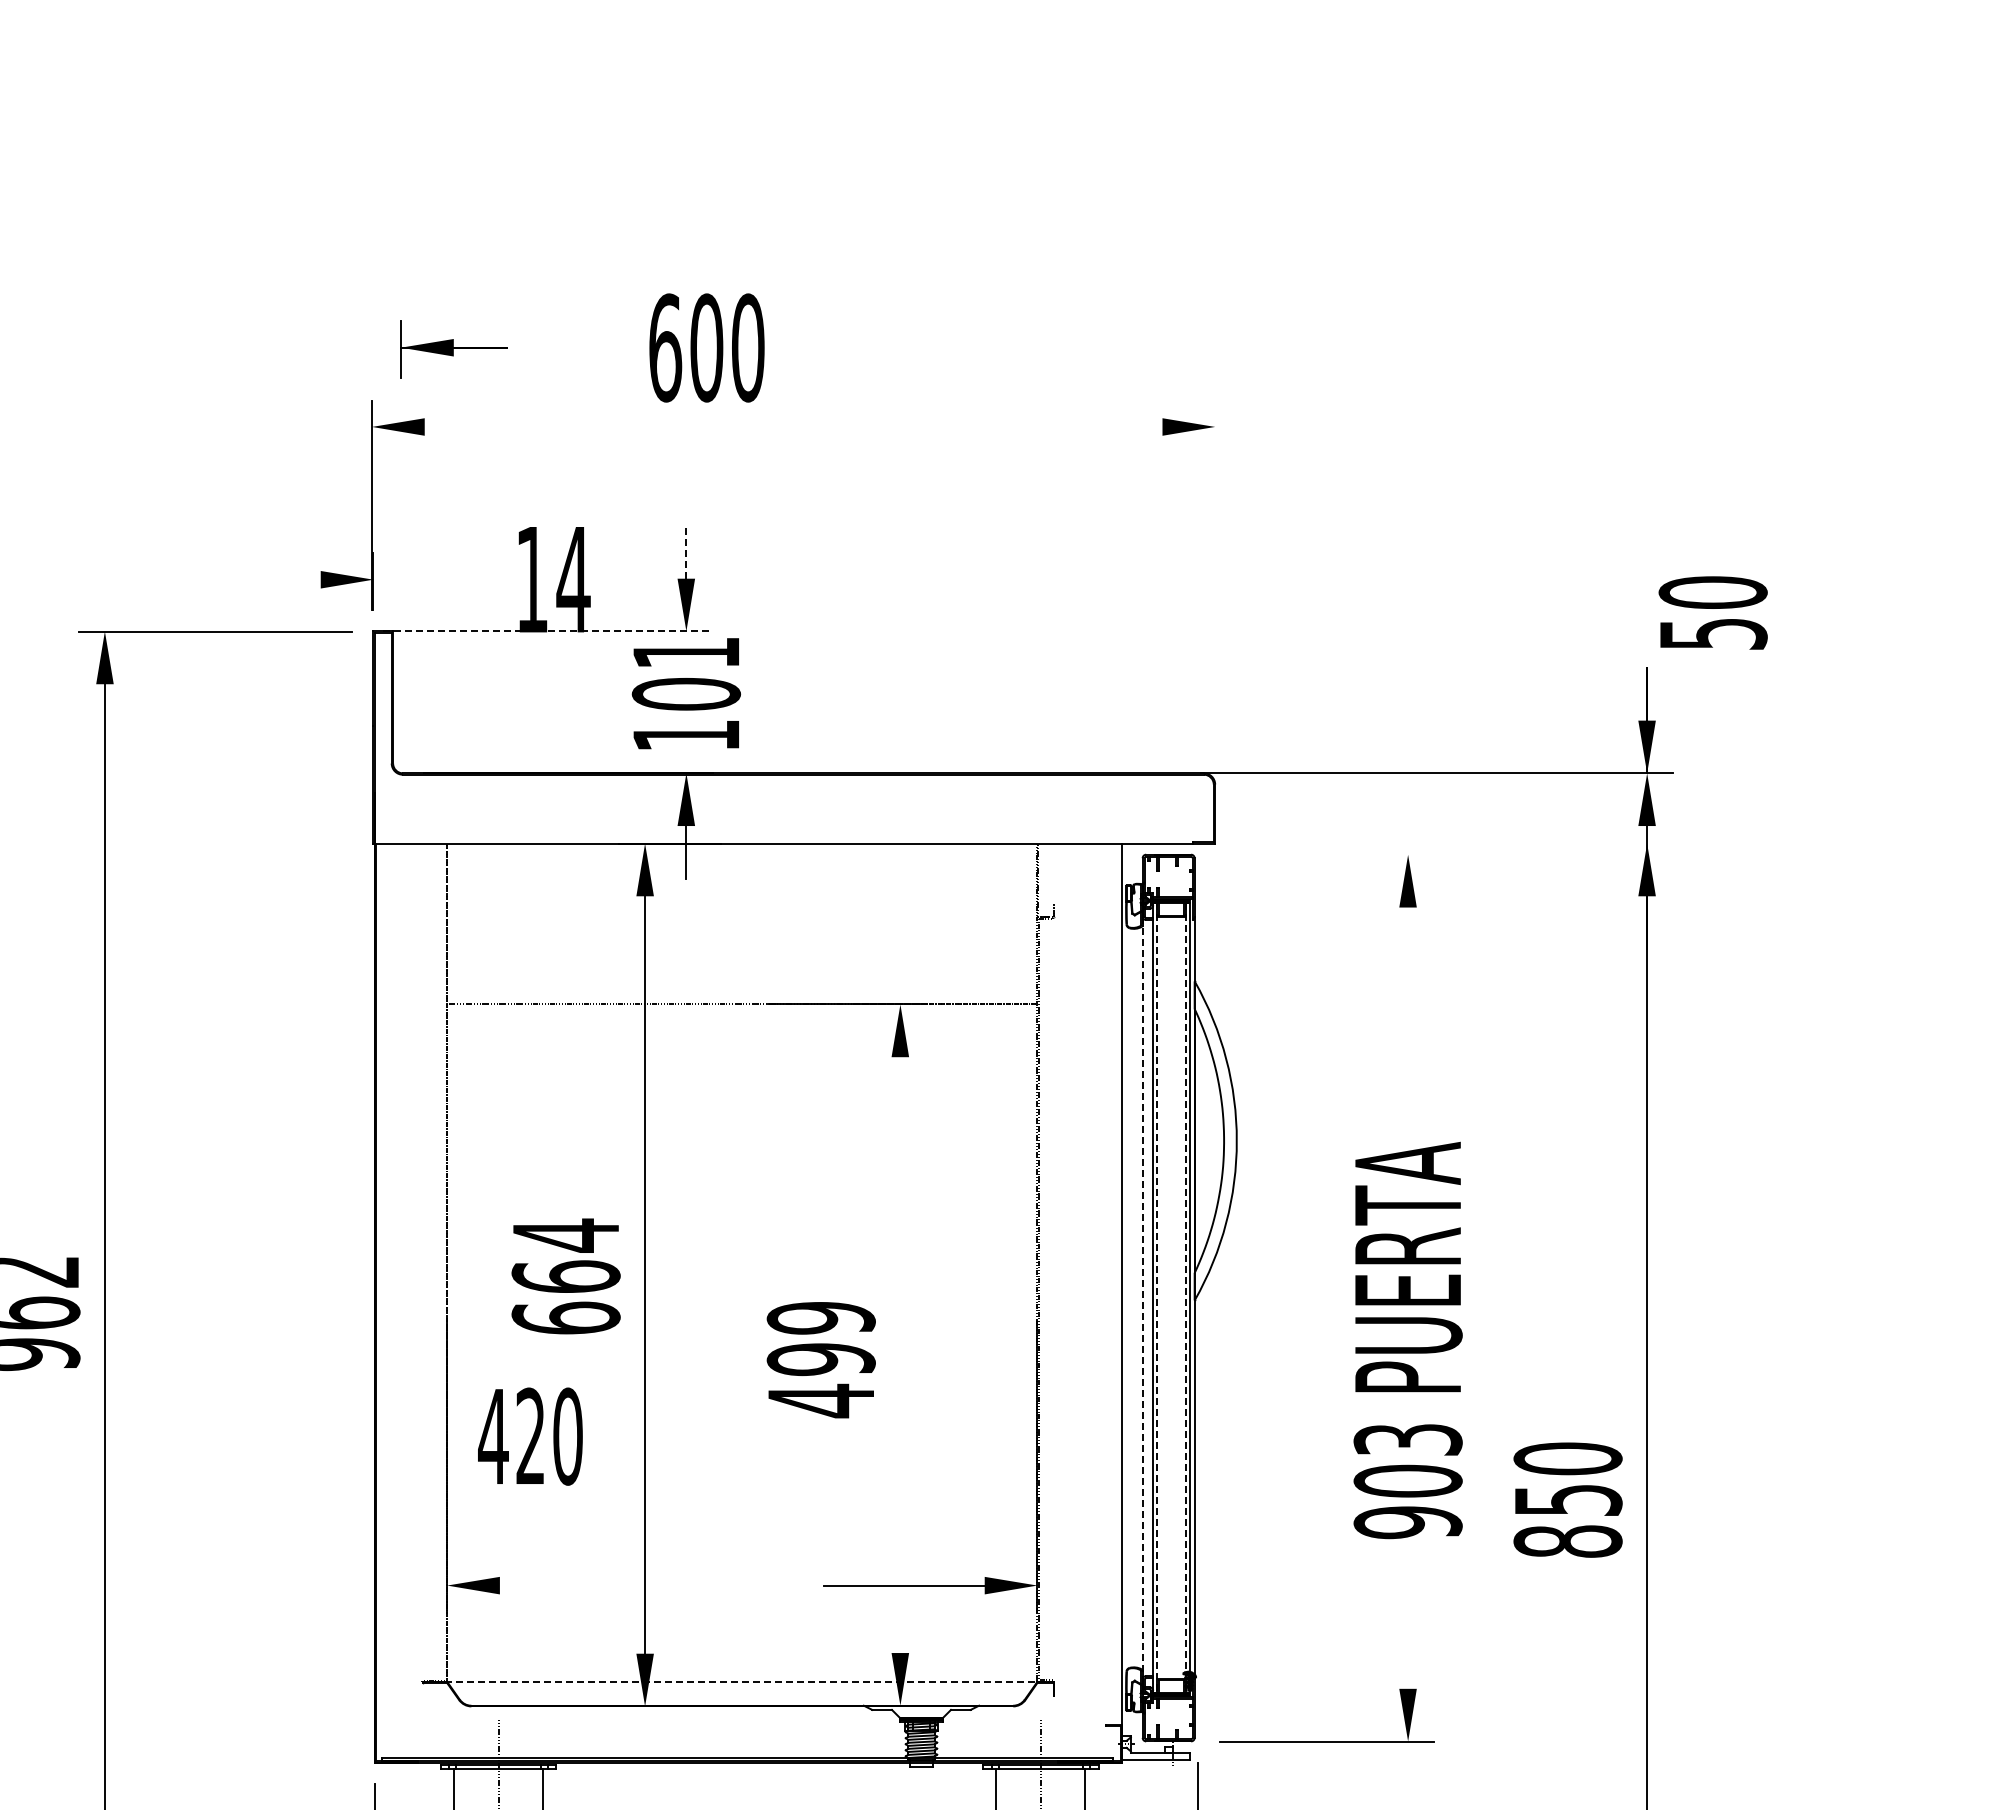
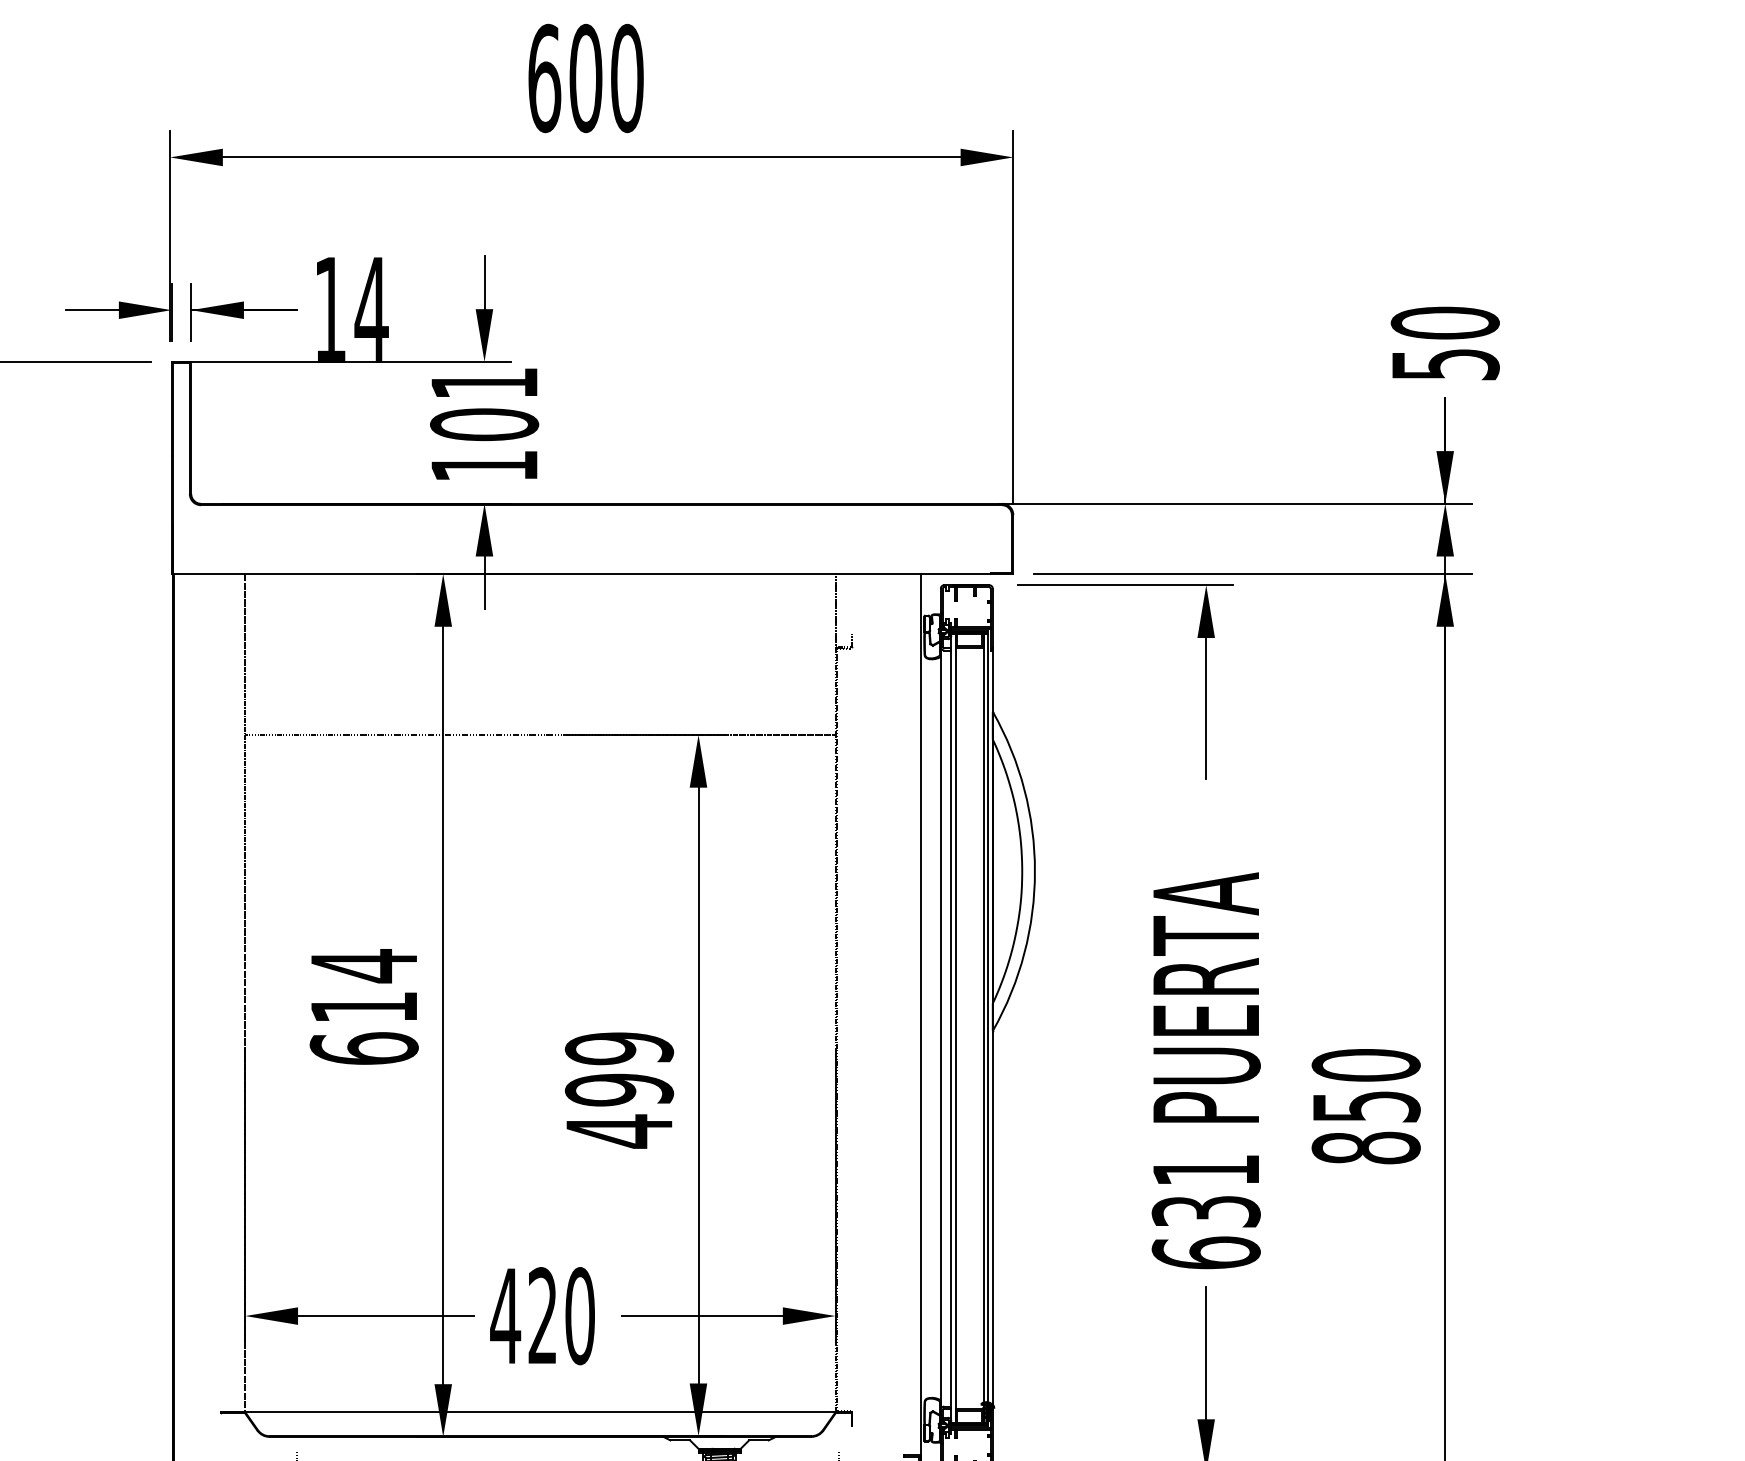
text: (706, 347) -> (585, 77), moved
part: (453, 349) -> (243, 311), moved
line: (793, 426) -> (591, 156), added
line: (686, 551) -> (484, 281), dashed -> solid
line: (294, 579) -> (92, 309), added
line: (1215, 586) -> (1013, 316), added
text: (1712, 612) -> (1444, 342), moved
line: (547, 631) -> (345, 361), dashed -> solid
line: (1454, 843) -> (1252, 573), added
line: (1326, 854) -> (1124, 584), added
line: (1408, 977) -> (1206, 707), added
text: (565, 1276) -> (363, 1006), 664 -> 614
line: (1142, 1298) -> (940, 1028), dashed -> solid
line: (1157, 1298) -> (955, 1028), dashed -> solid
line: (1185, 1298) -> (983, 1028), dashed -> solid
line: (900, 1355) -> (698, 1085), added
text: (530, 1436) -> (542, 1315), moved
text: (1407, 1481) -> (1205, 1211), 903 -> 631
text: (1567, 1499) -> (1365, 1105), moved
line: (587, 1585) -> (385, 1315), added
line: (1408, 1622) -> (1206, 1352), added
line: (738, 1681) -> (536, 1411), dashed -> solid

